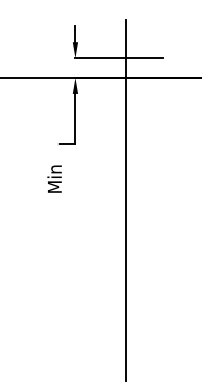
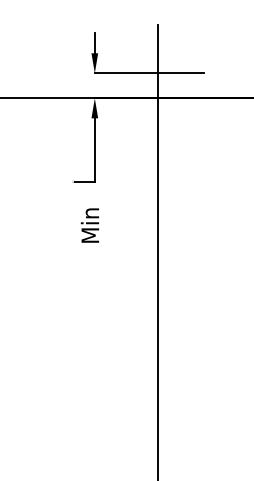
text: (54, 178) -> (89, 224), moved

